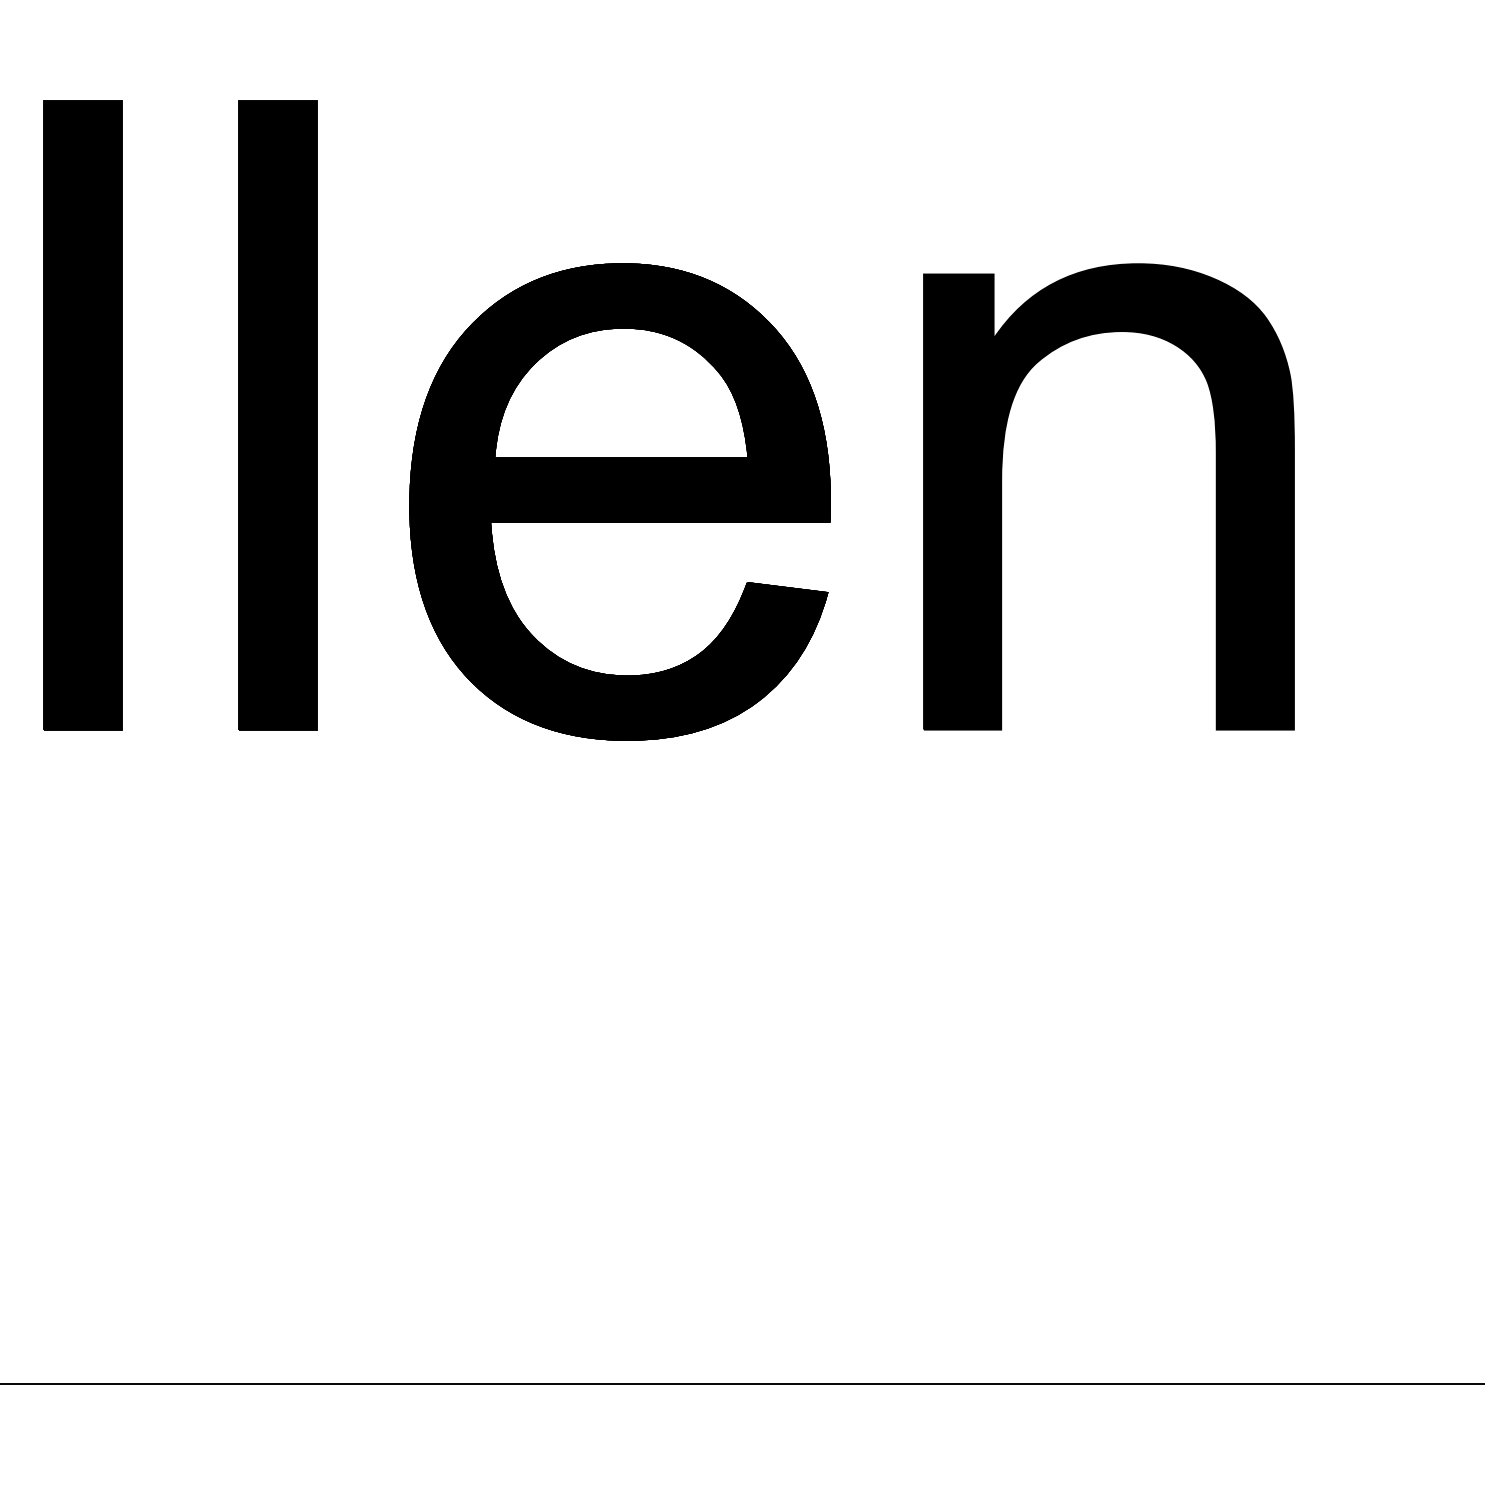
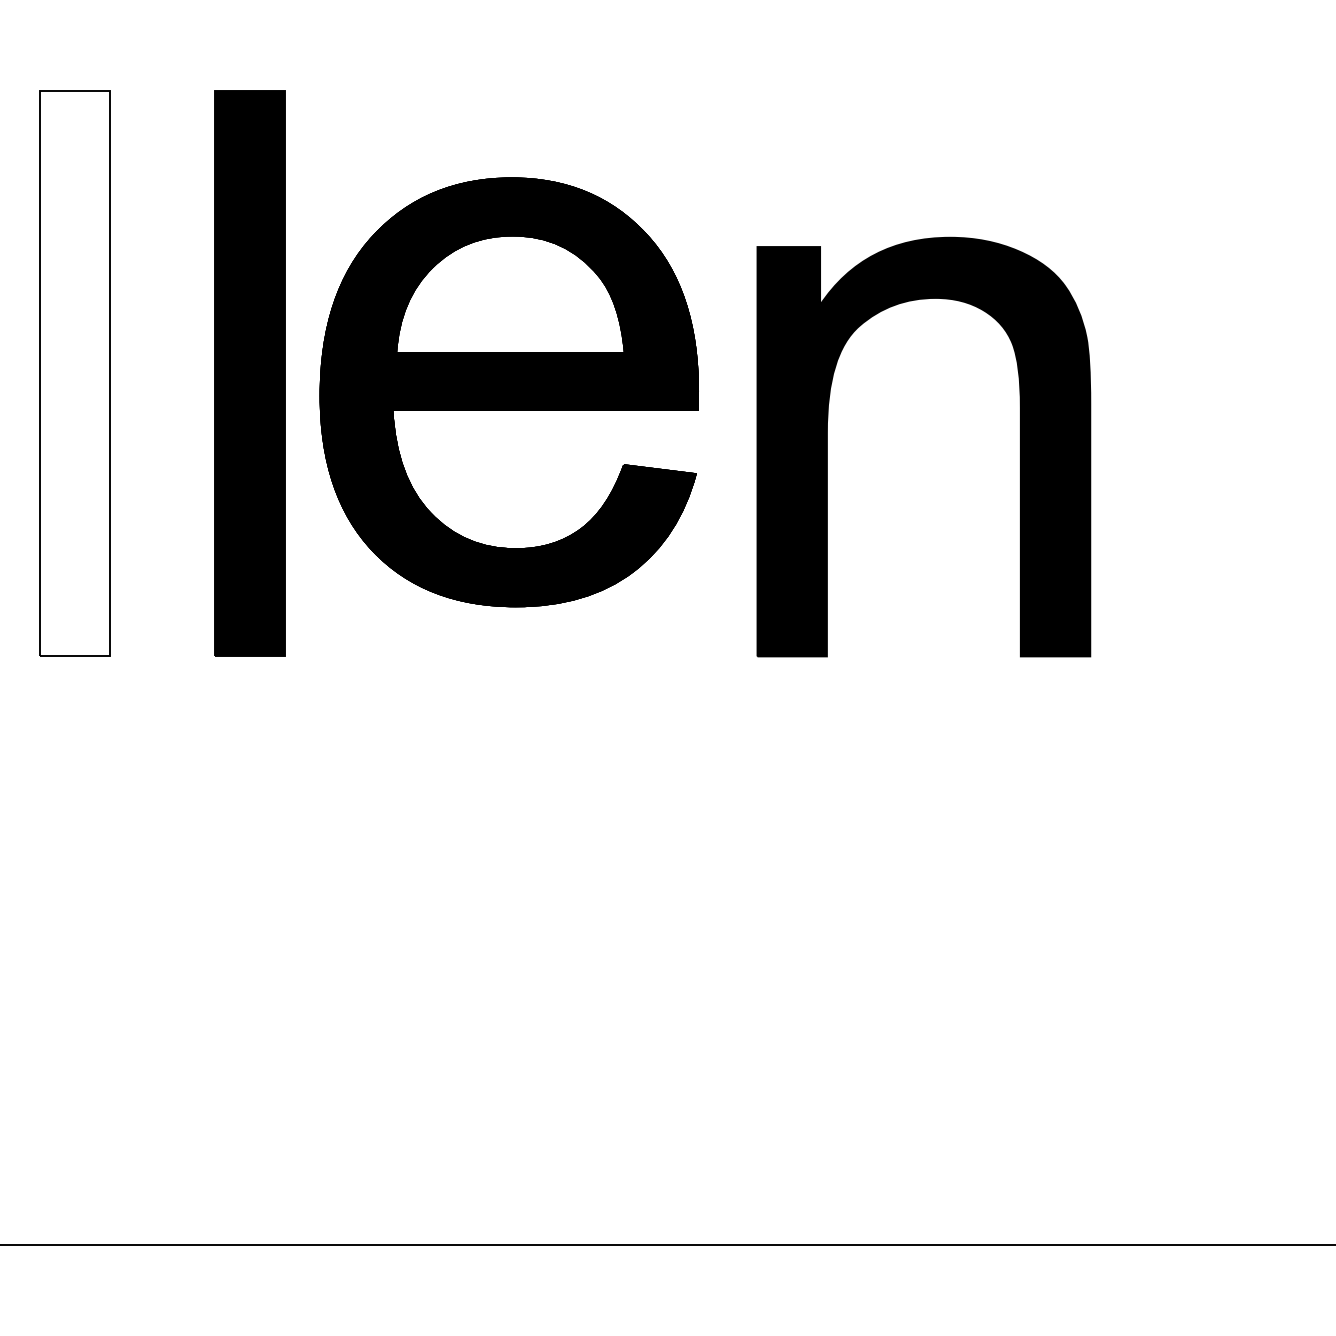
fill: (82, 415) -> (74, 373), removed
part: (1002, 496) -> (828, 446), moved
part: (619, 501) -> (508, 391), moved

